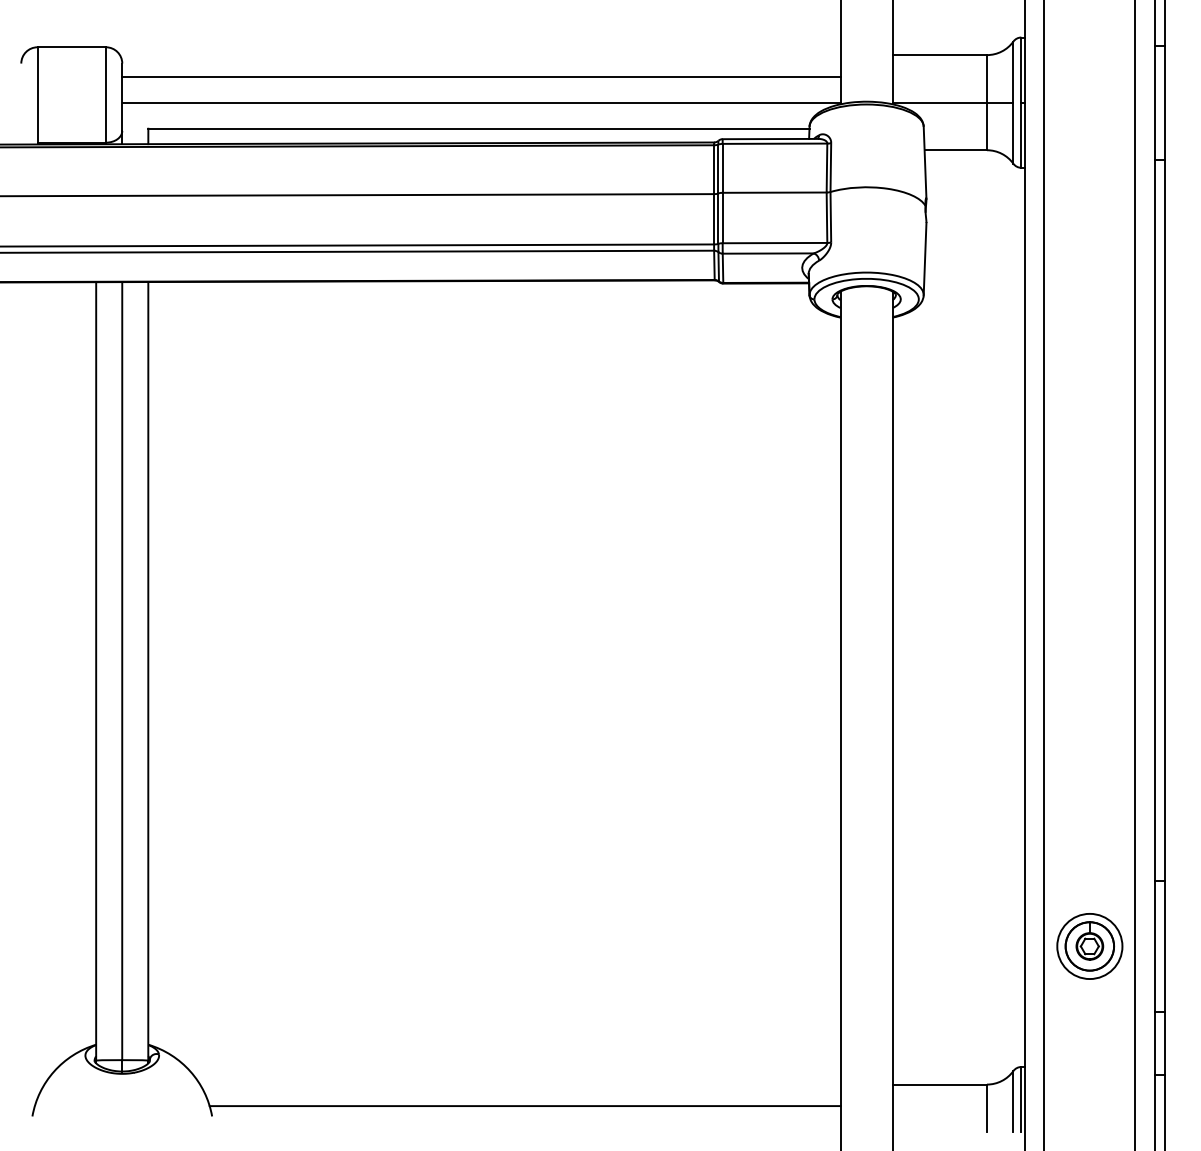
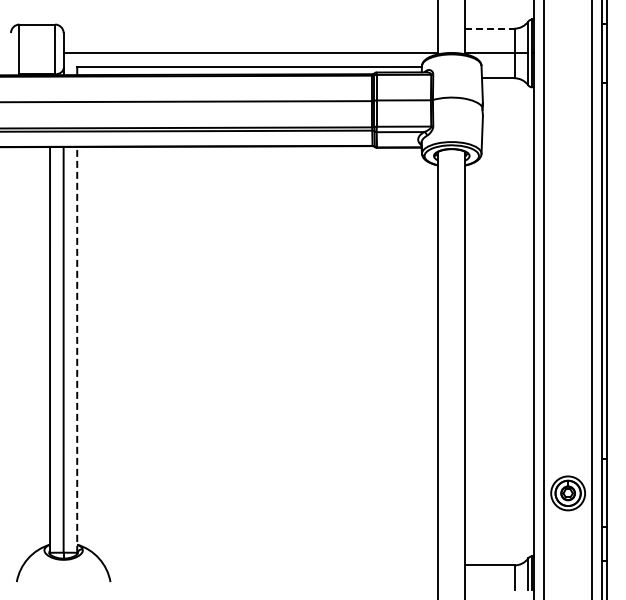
line: (939, 54) -> (489, 28), solid -> dashed
line: (480, 75) -> (250, 39), removed
line: (148, 670) -> (77, 349), solid -> dashed
line: (524, 1105) -> (273, 576), removed

